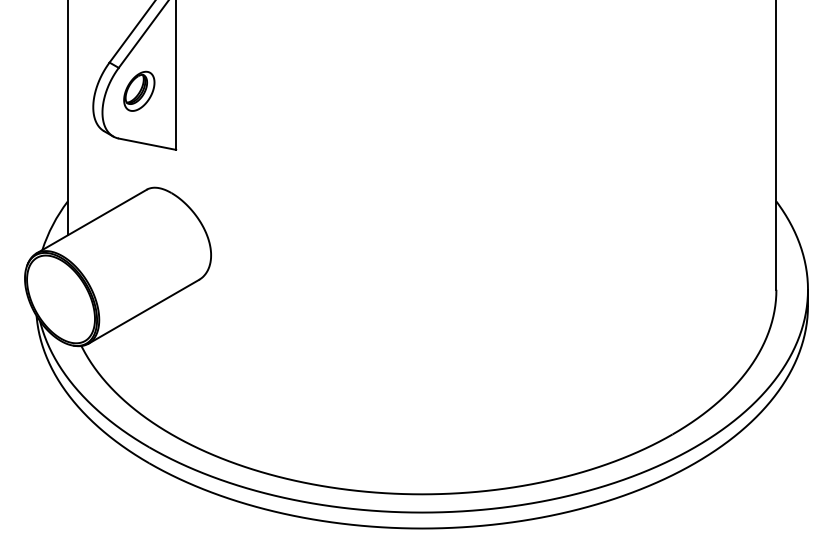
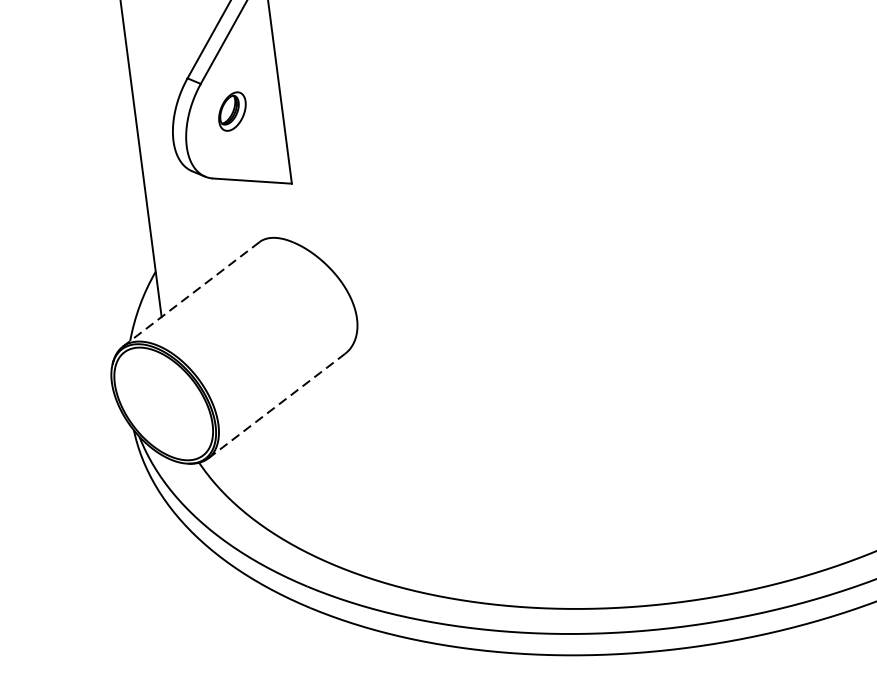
part: (139, 90) -> (232, 110), size x0.7
line: (91, 221) -> (190, 294), solid -> dashed
line: (143, 311) -> (276, 405), solid -> dashed

